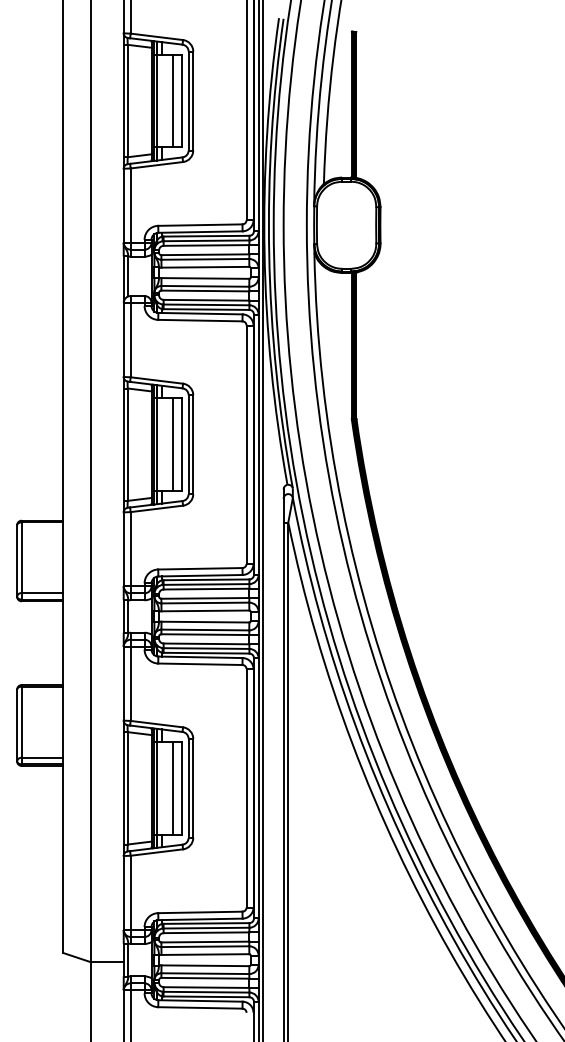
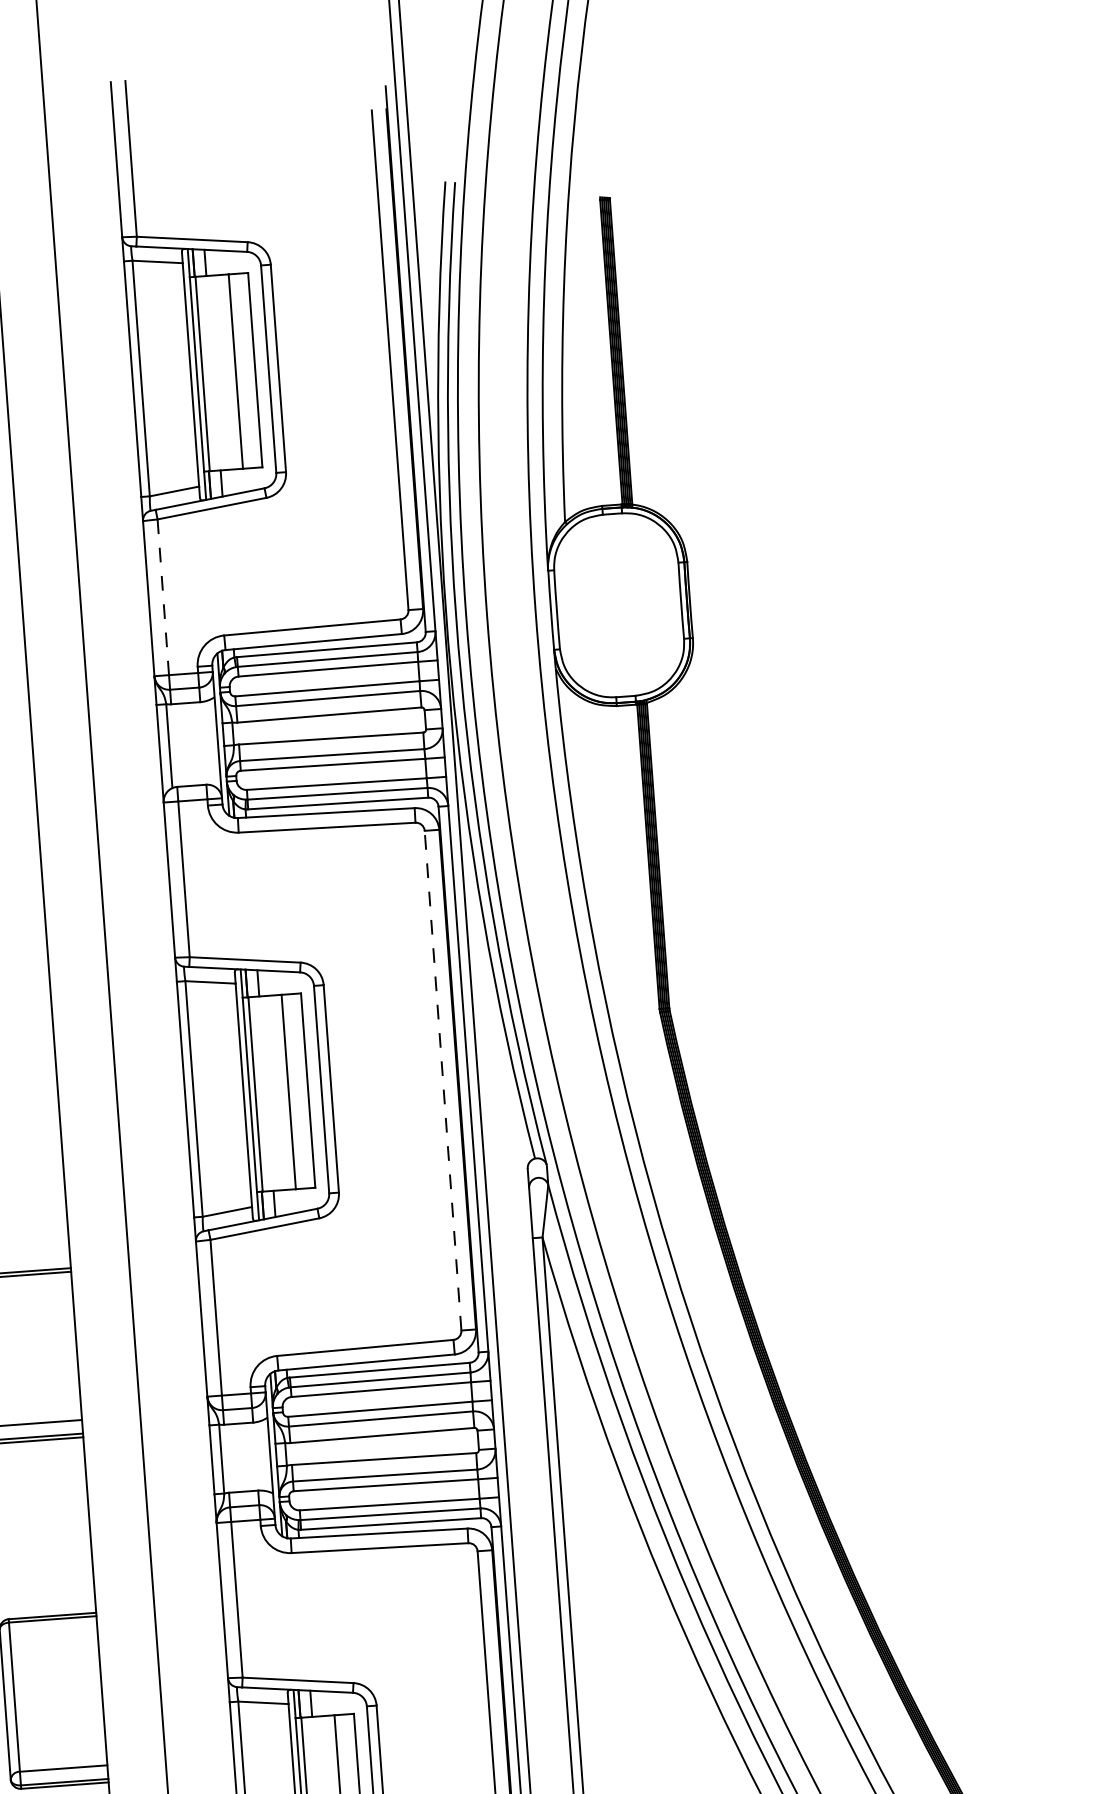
line: (130, 206) -> (163, 599), solid -> dashed
line: (246, 444) -> (442, 1080), solid -> dashed

